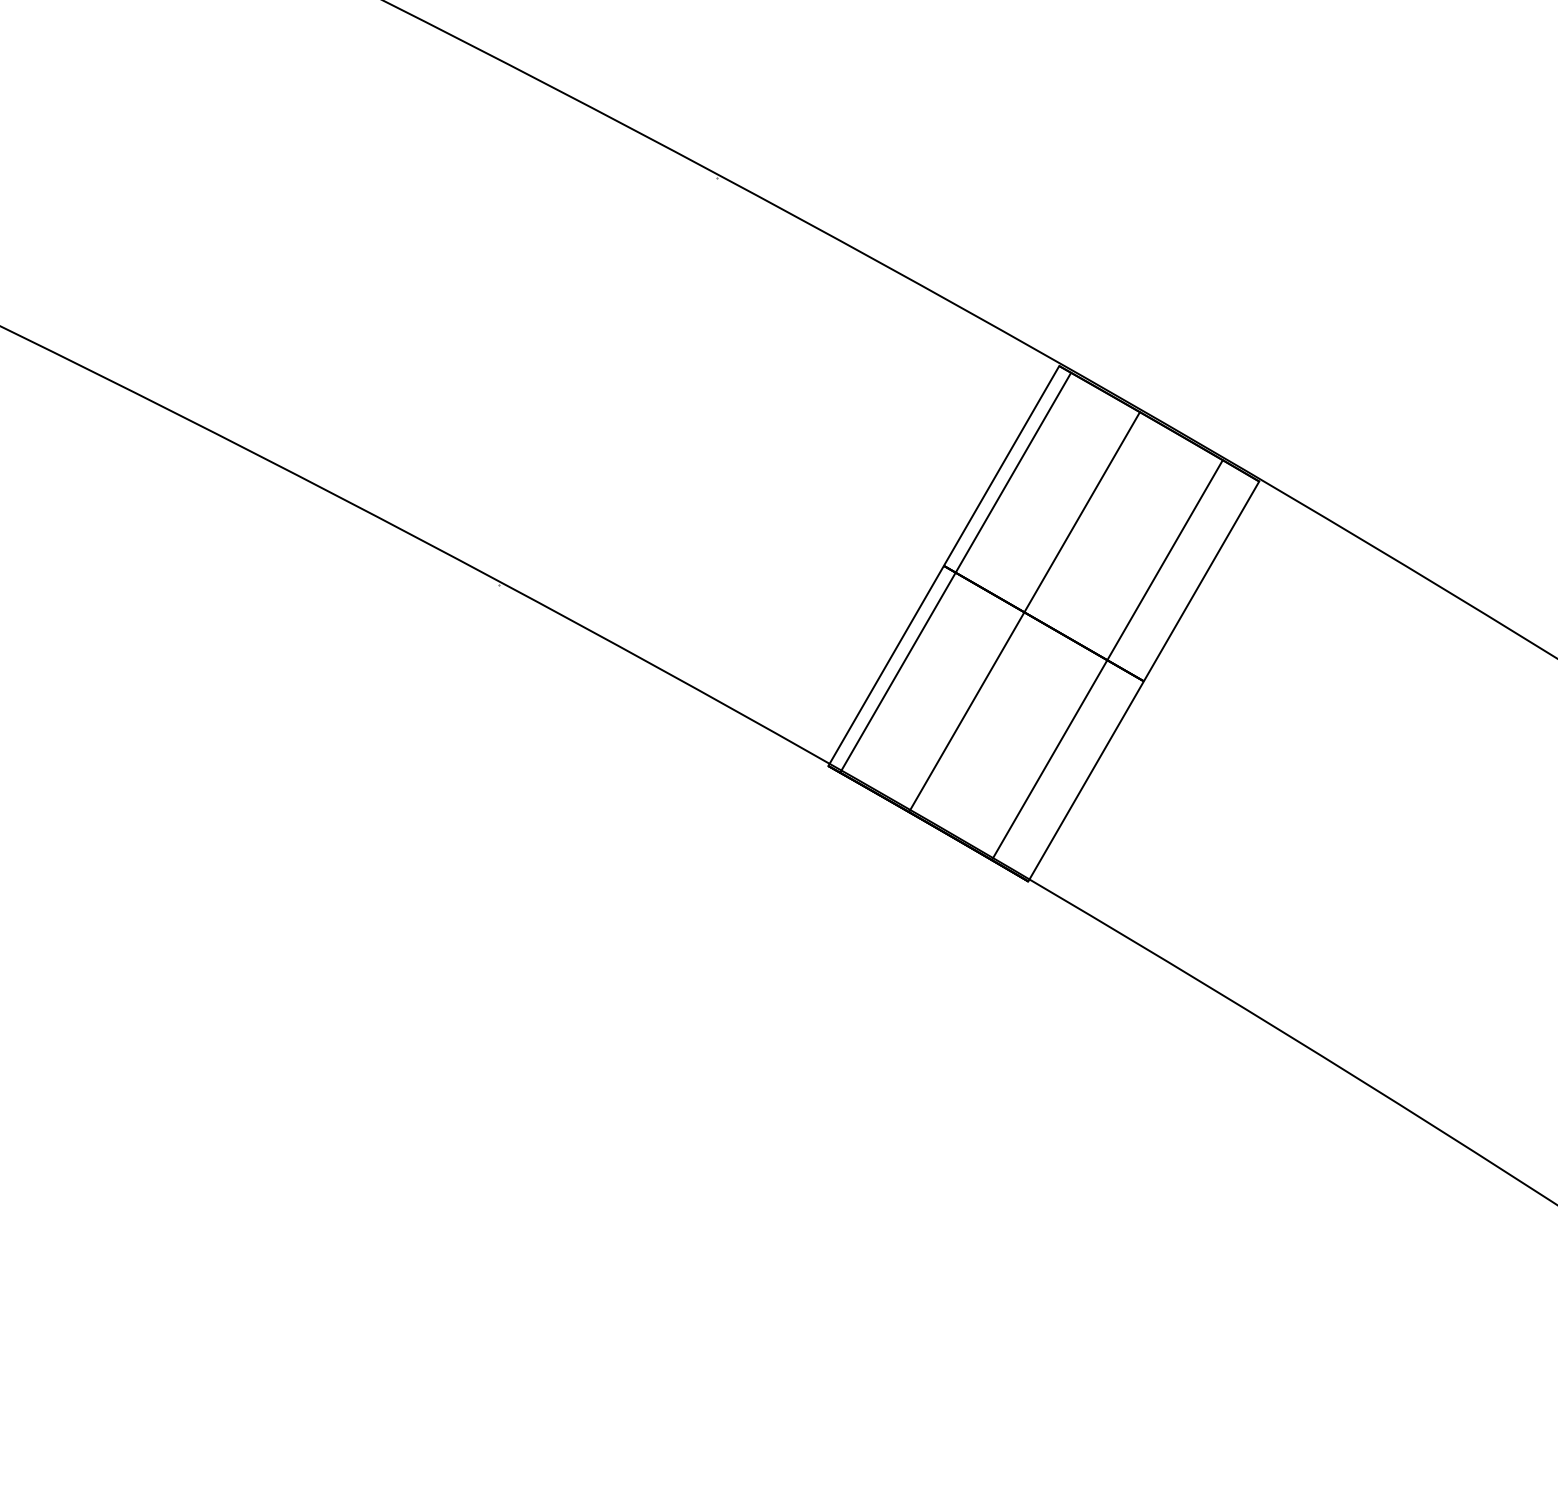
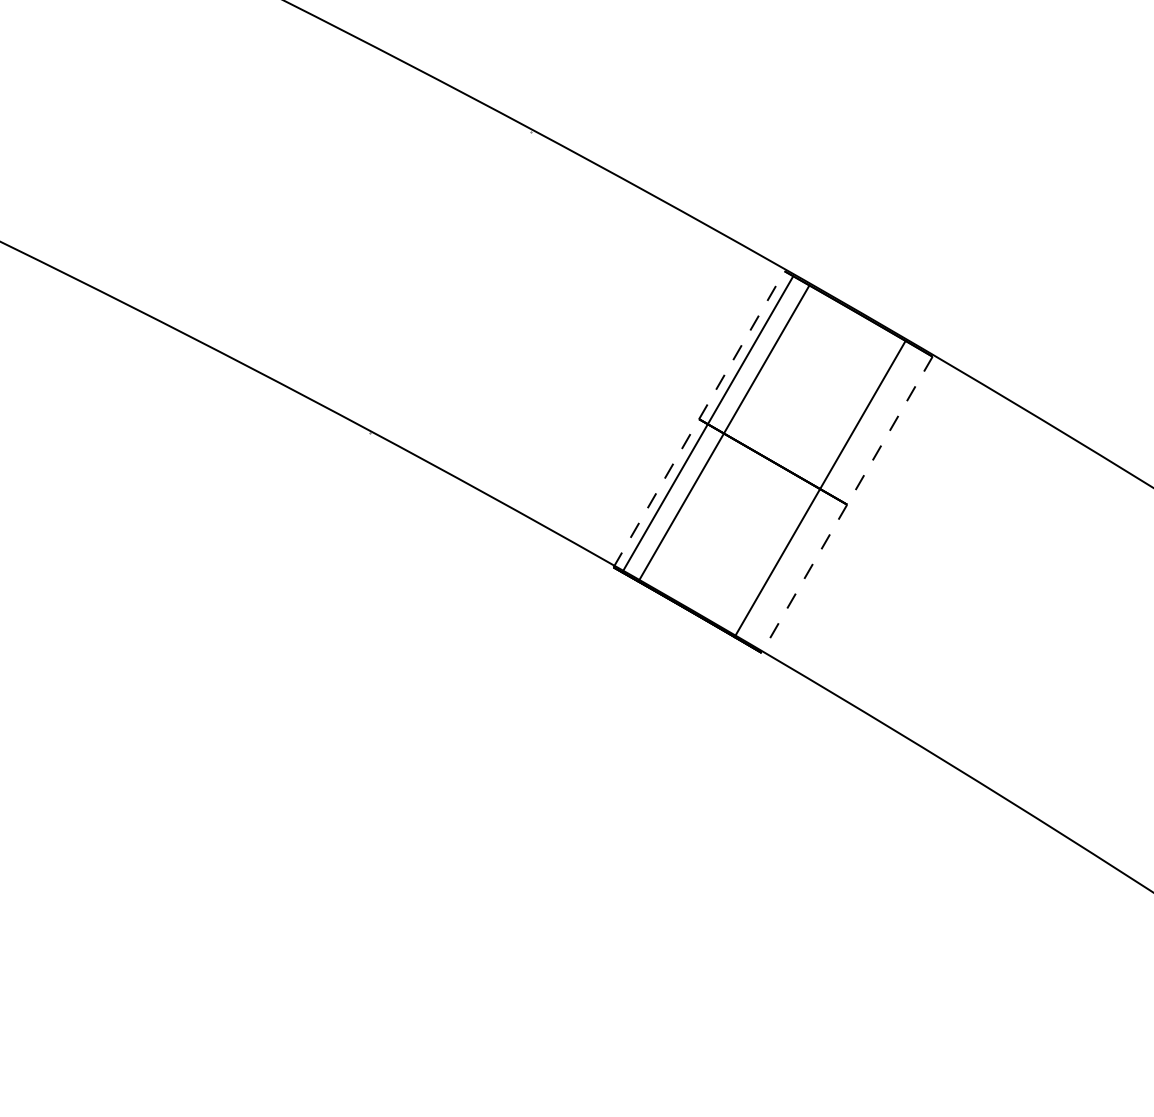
line: (943, 566) -> (698, 419), solid -> dashed
line: (1024, 612) -> (723, 433), moved
line: (1143, 681) -> (846, 504), solid -> dashed

